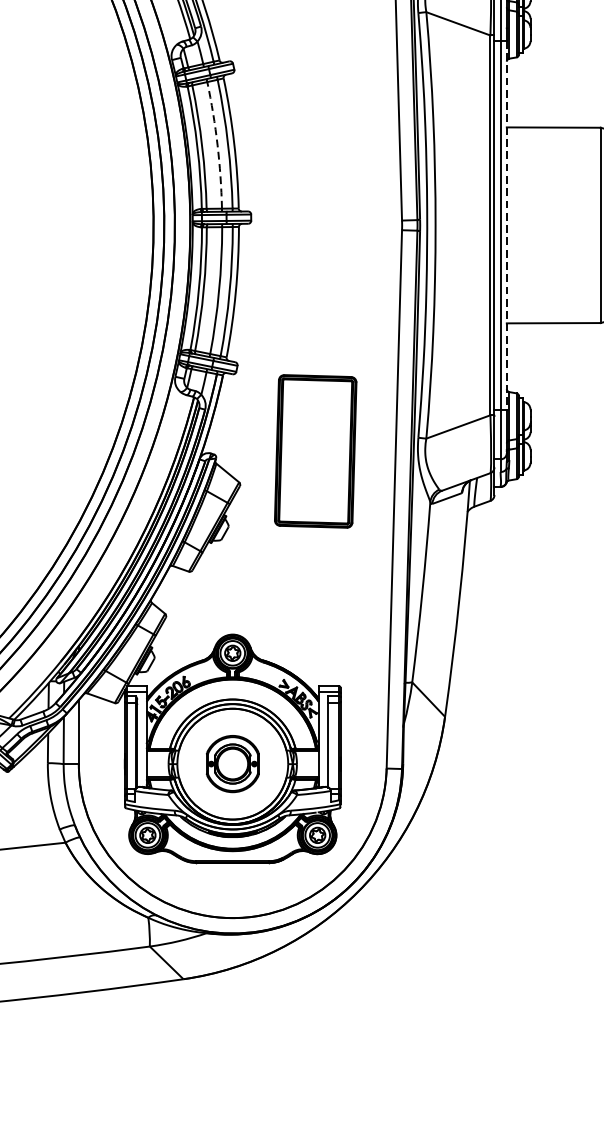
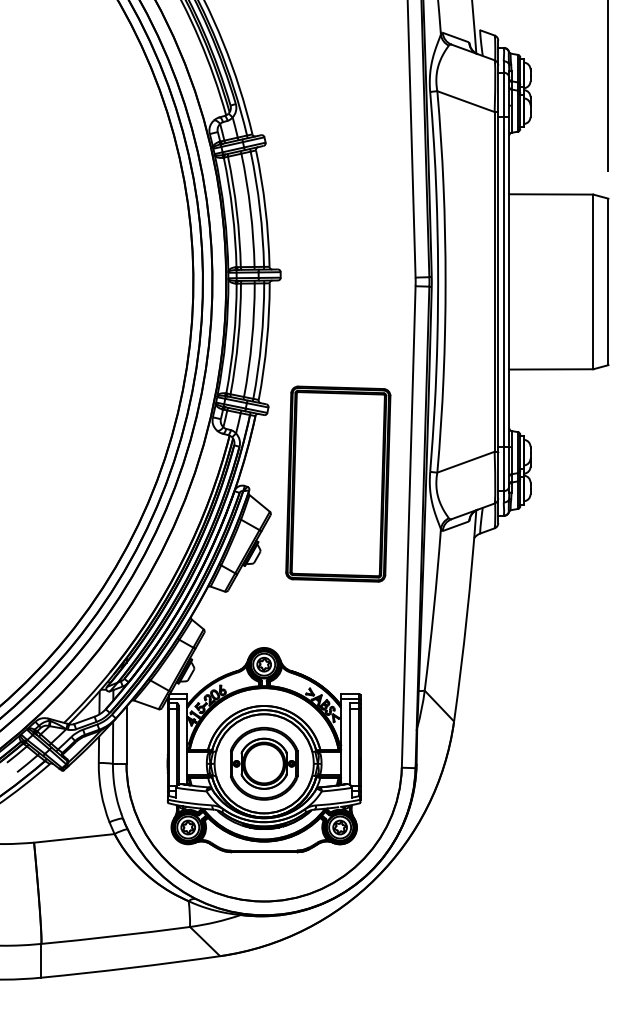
arc: (217, 145) -> (250, 210), dashed -> solid
line: (507, 226) -> (509, 282), dashed -> solid
part: (315, 450) -> (338, 483), size x1.43
part: (233, 763) -> (264, 763), size x1.43

